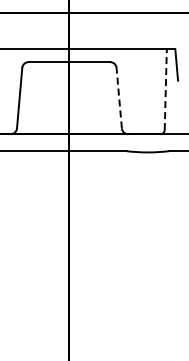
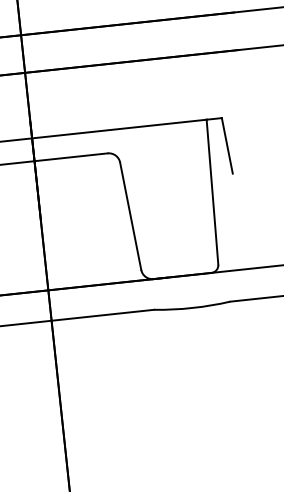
line: (165, 89) -> (211, 191), dashed -> solid
line: (119, 97) -> (131, 214), dashed -> solid

